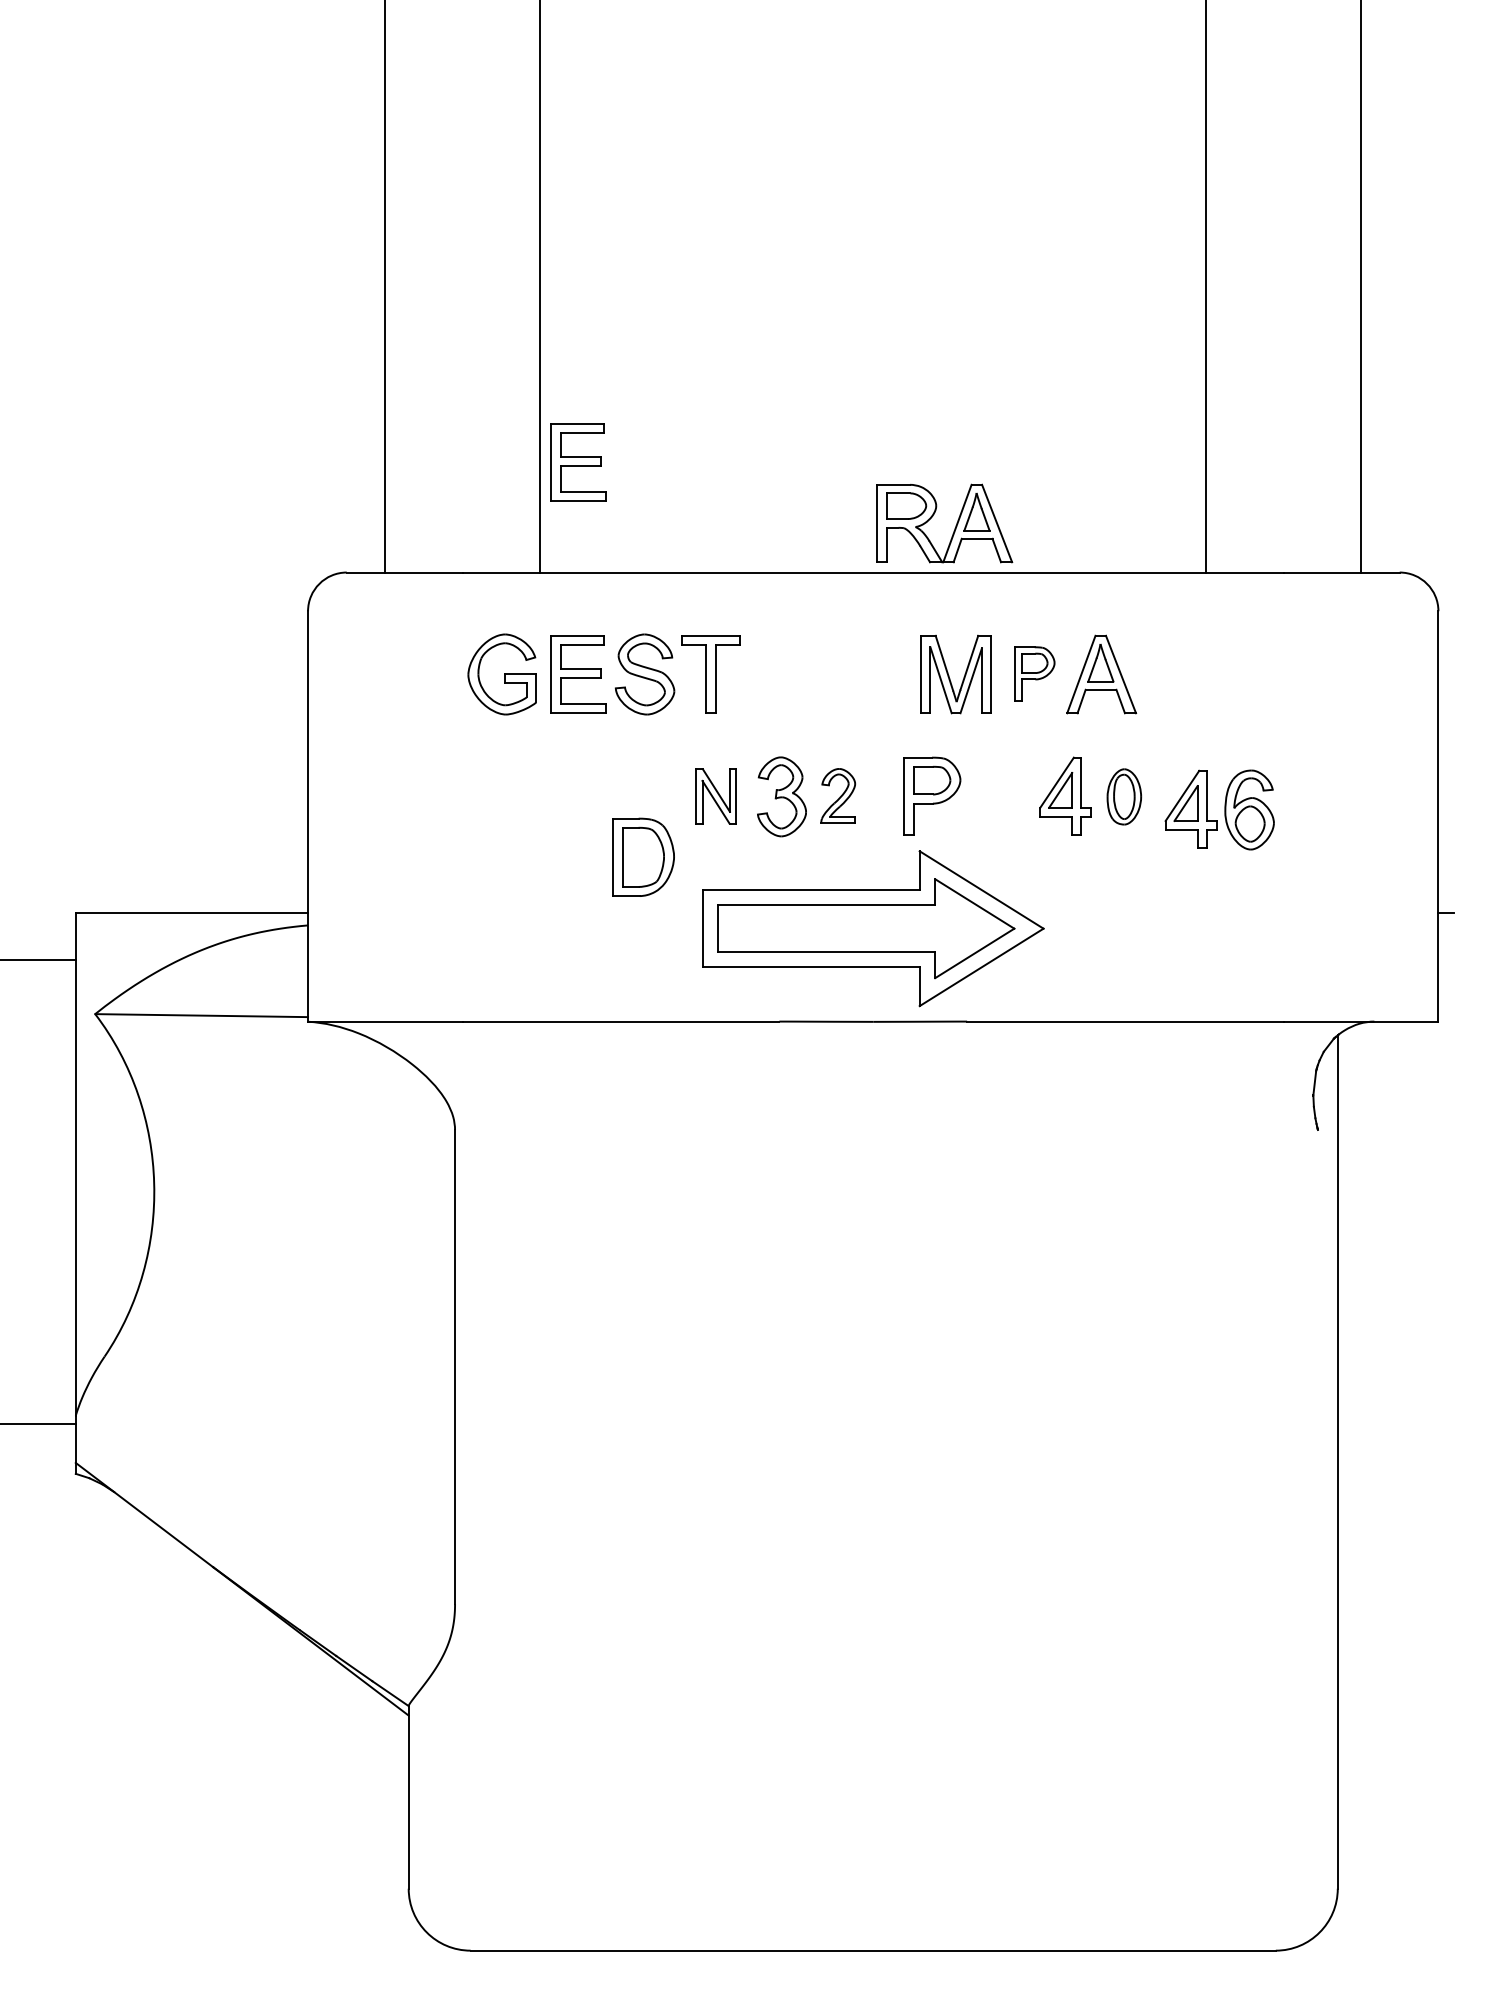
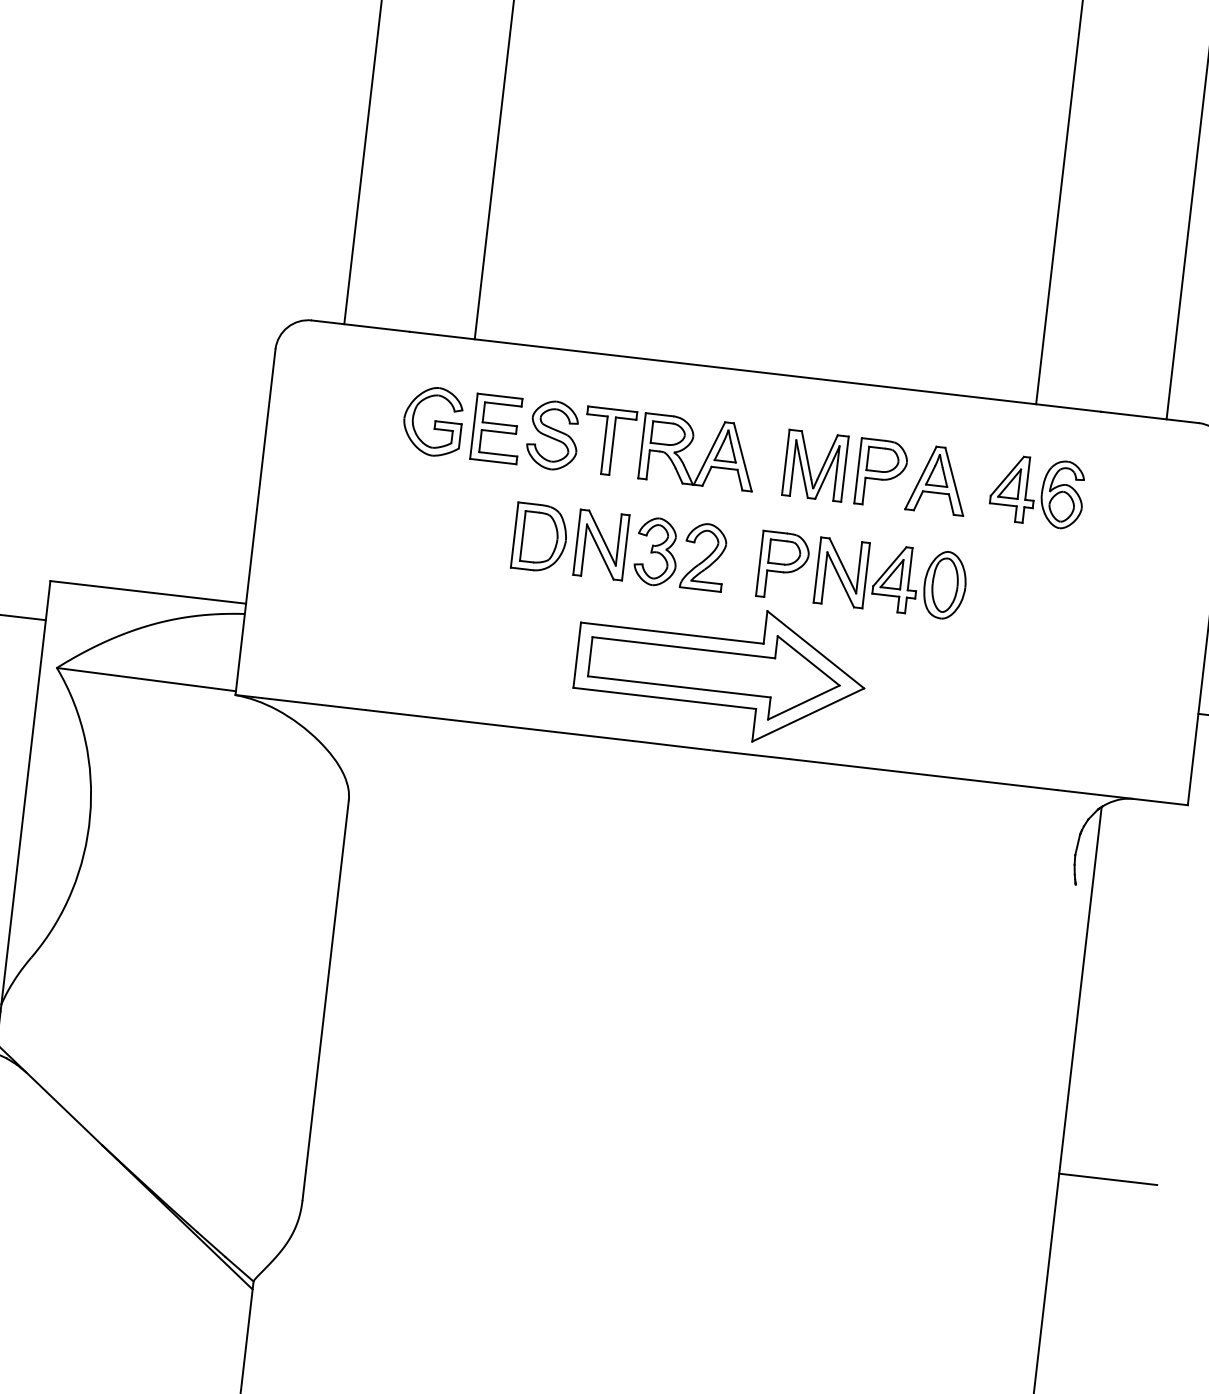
part: (578, 462) -> (517, 250), removed
part: (955, 525) -> (707, 455), moved
part: (1034, 673) -> (881, 472), size x1.43
part: (838, 795) -> (704, 556), size x1.43
part: (715, 796) -> (600, 545), size x1.43
part: (1001, 796) -> (841, 572), added
part: (1124, 796) -> (945, 584), size x1.43
part: (1219, 809) -> (1037, 491), moved
part: (643, 856) -> (540, 537), moved
line: (1395, 1470) -> (1107, 1179), added

